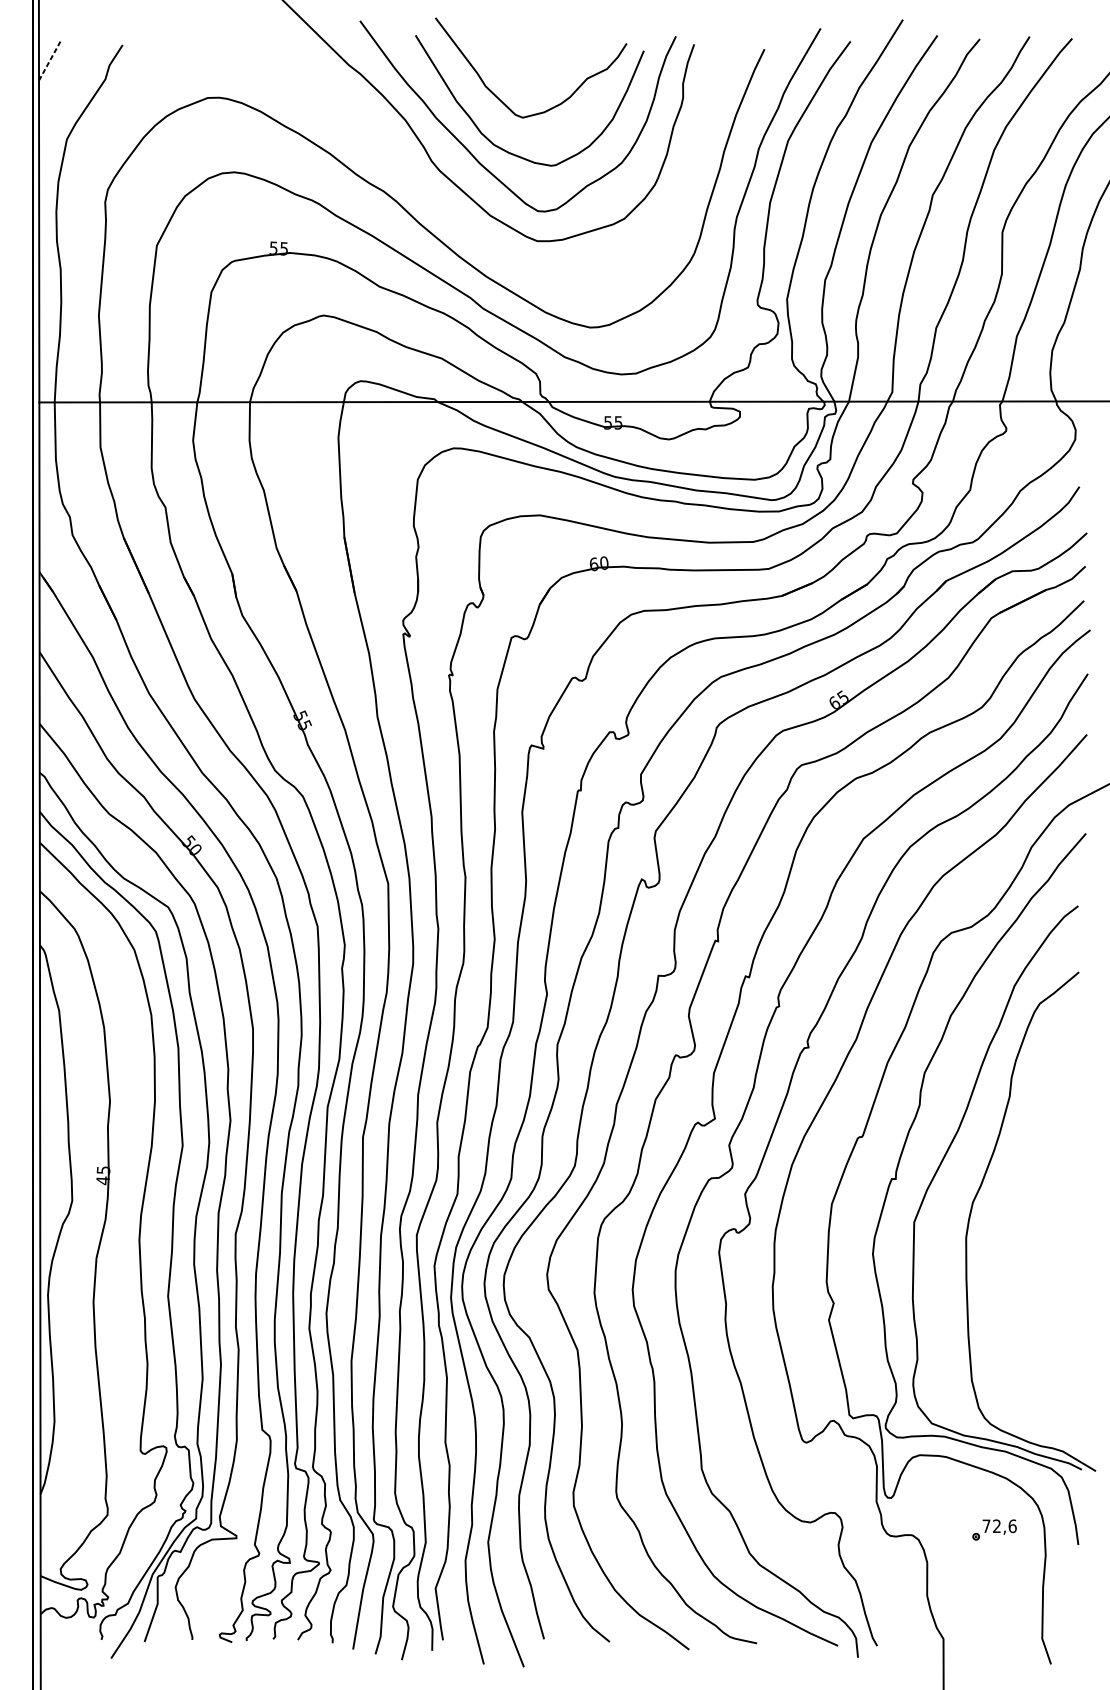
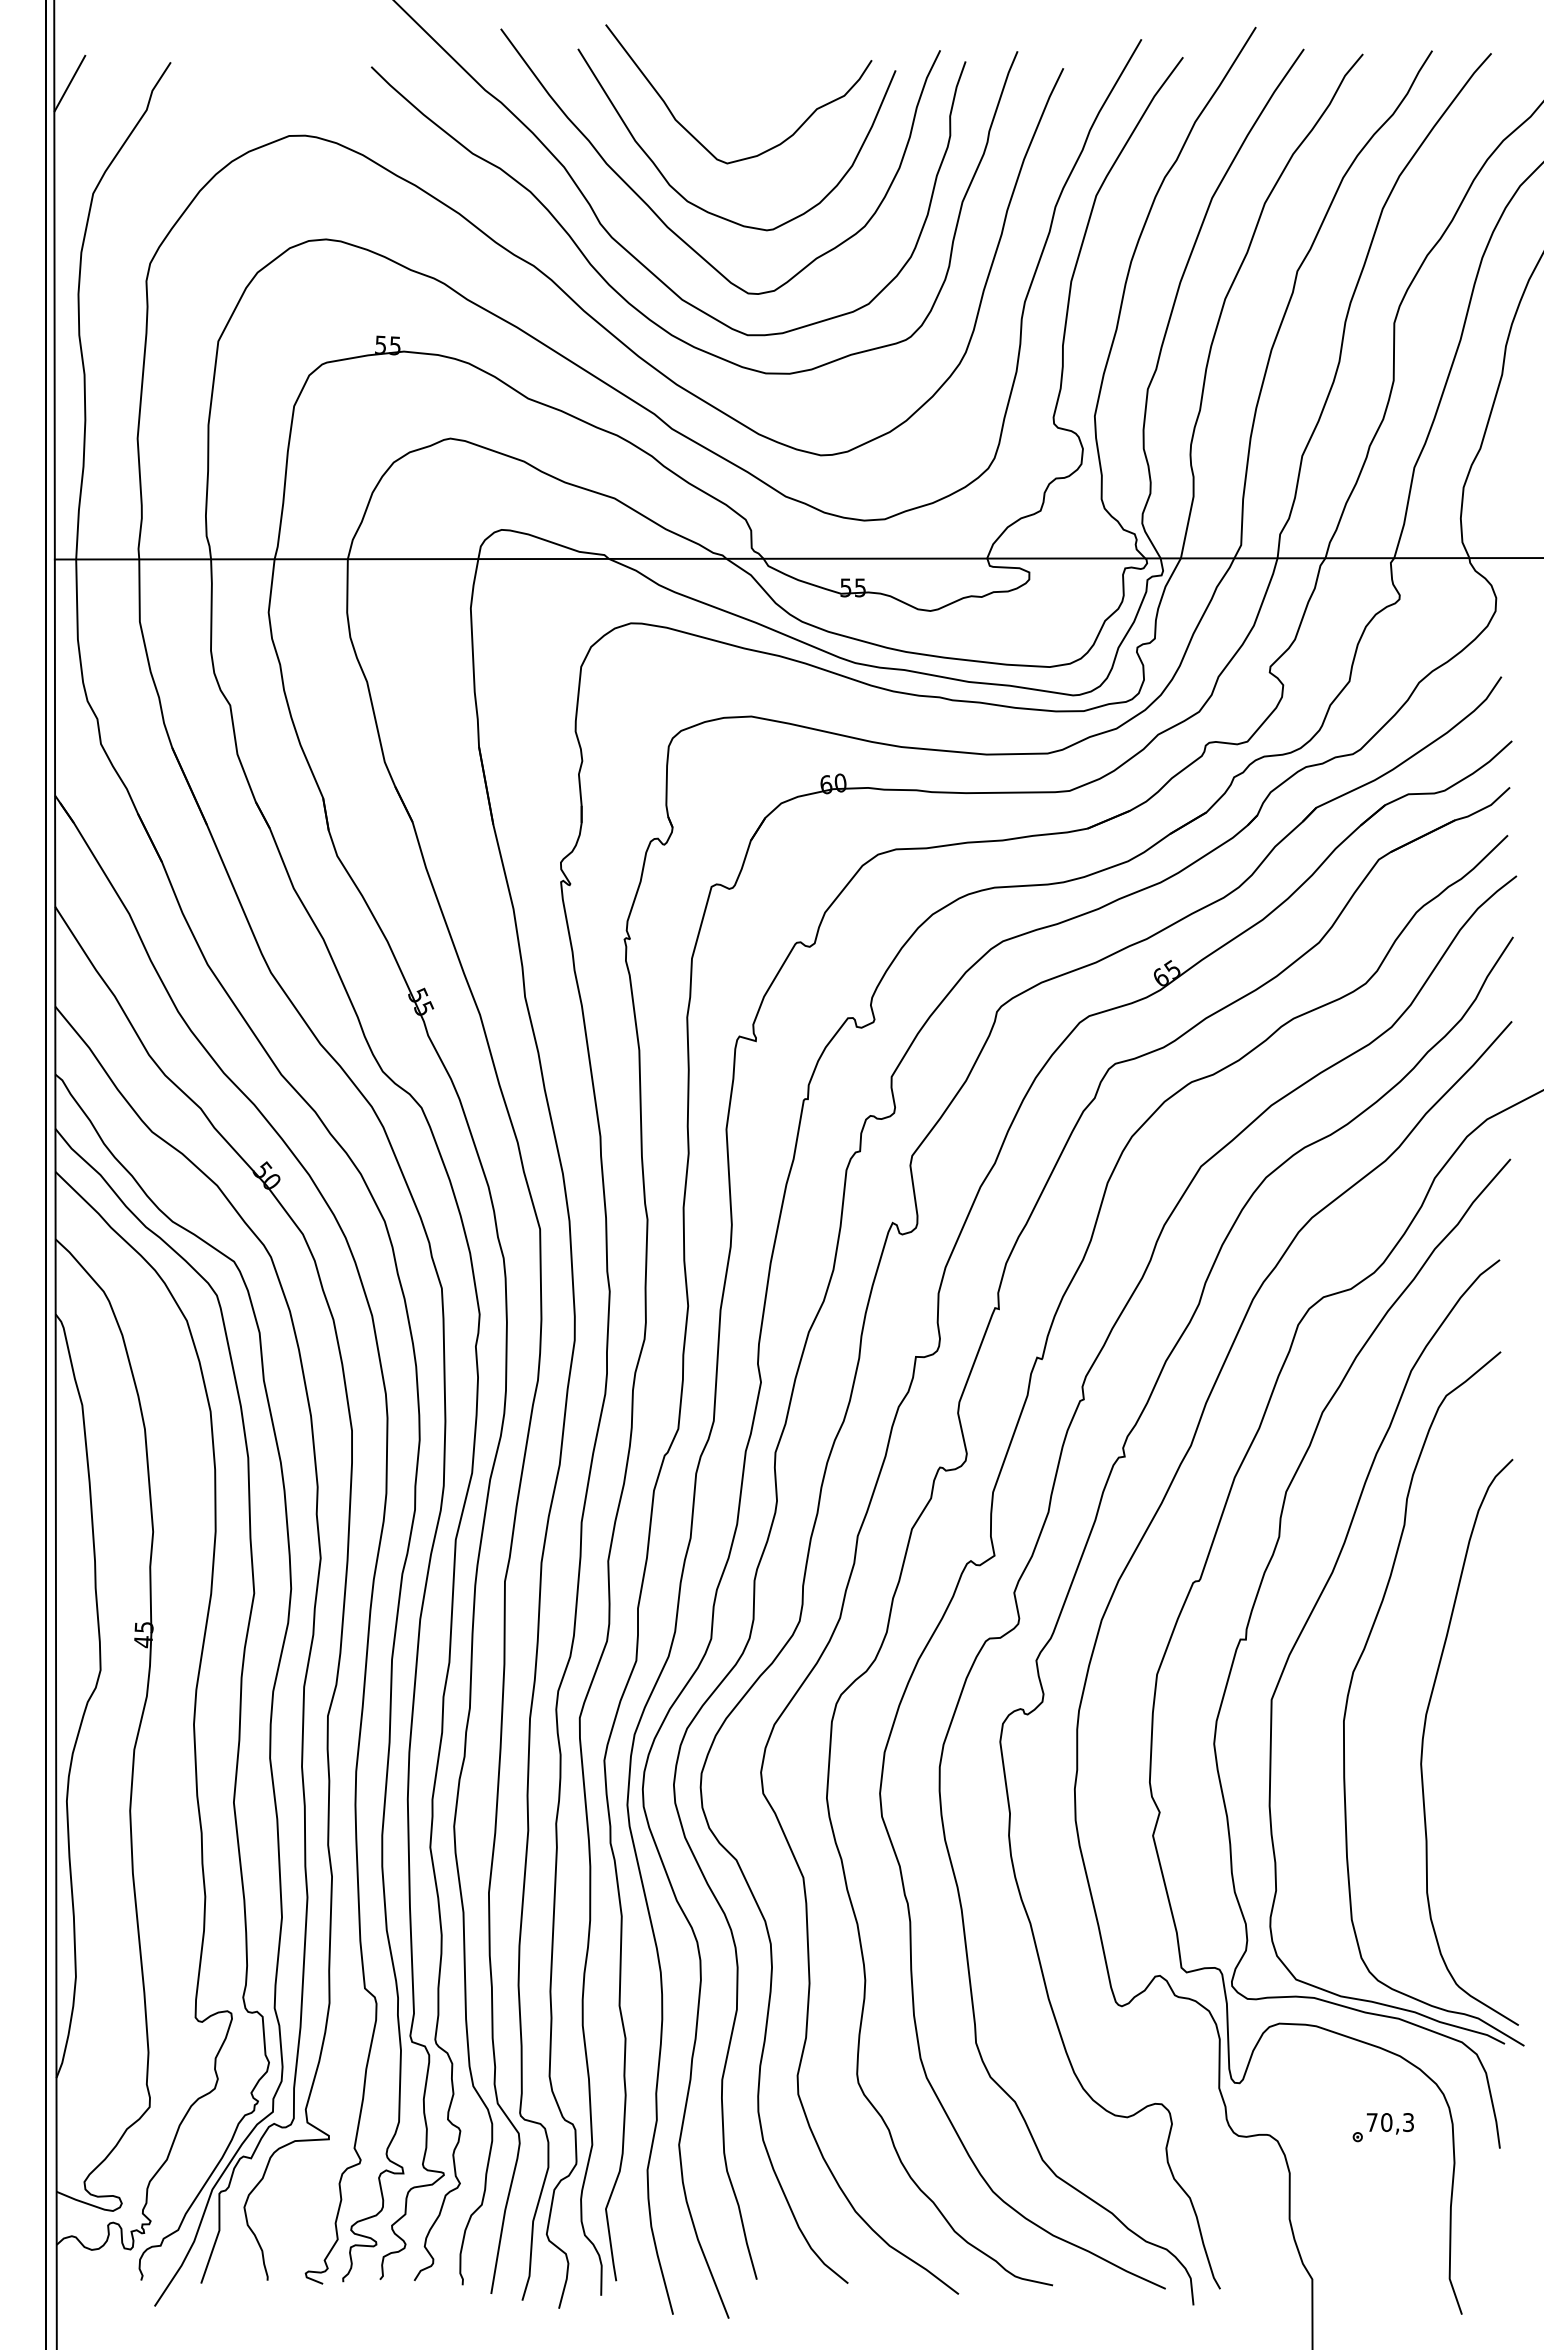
line: (50, 60) -> (70, 83), dashed -> solid
curve: (447, 212) -> (622, 295), added
curve: (1024, 1248) -> (1424, 1736), added
text: (1004, 1526) -> (1397, 2122), 72,6 -> 70,3

